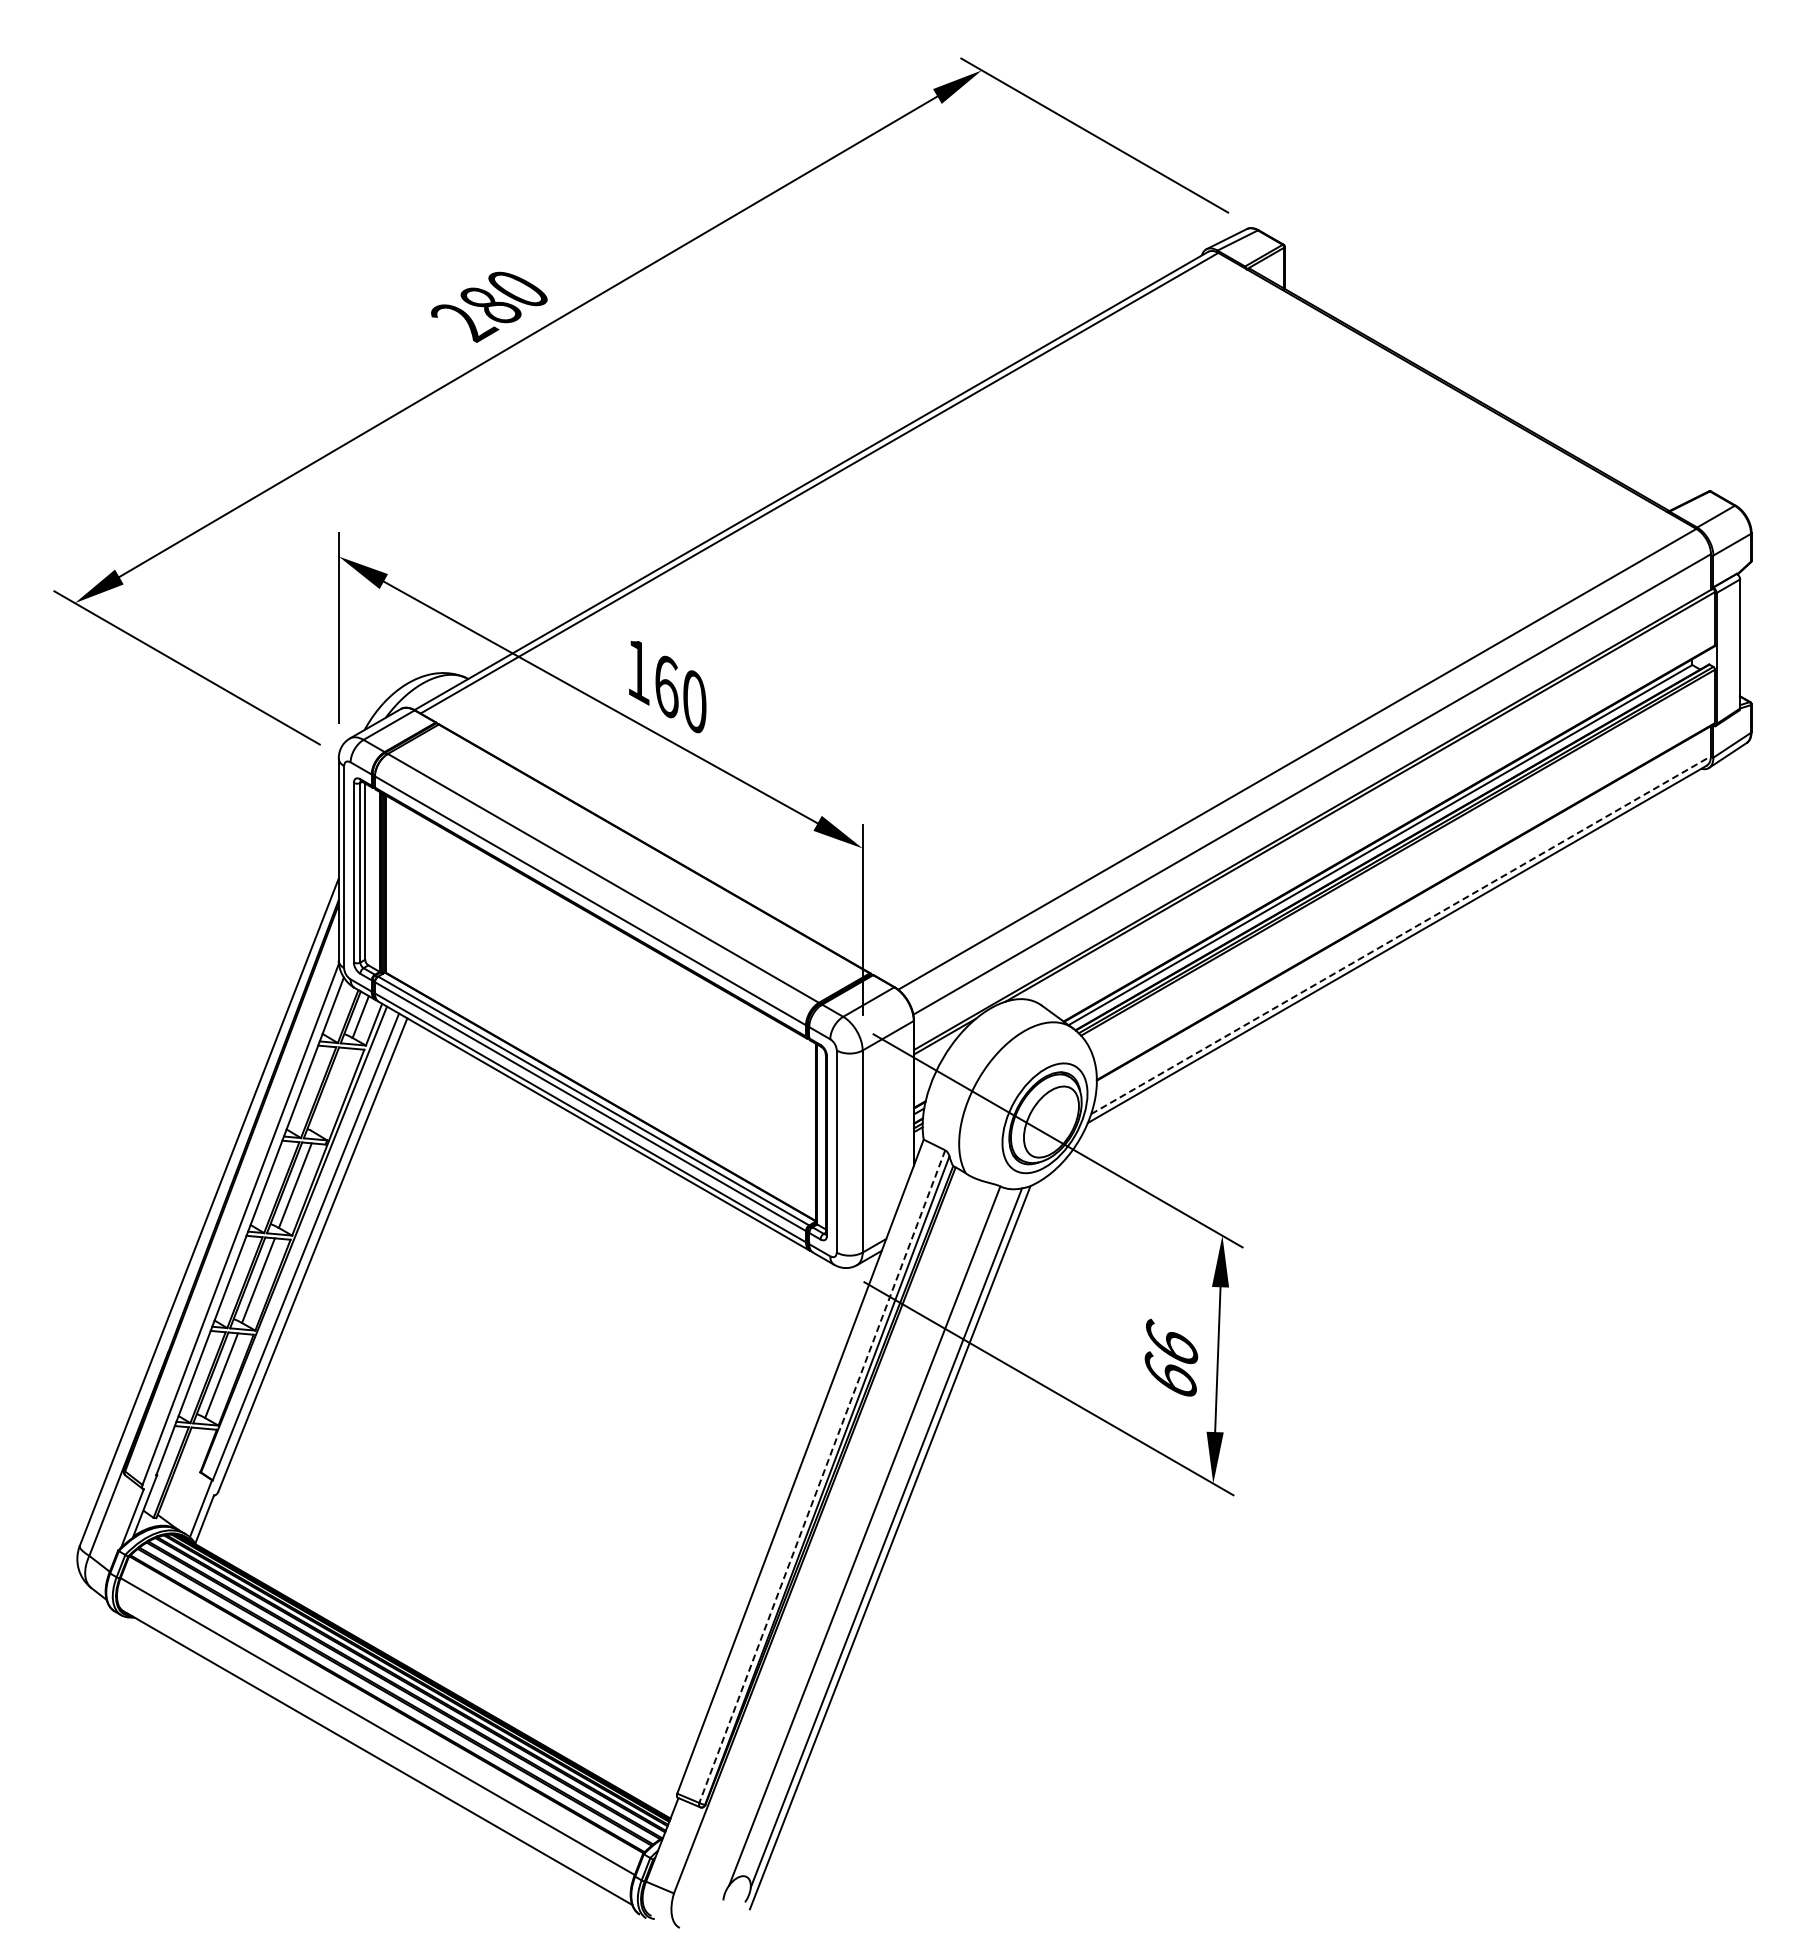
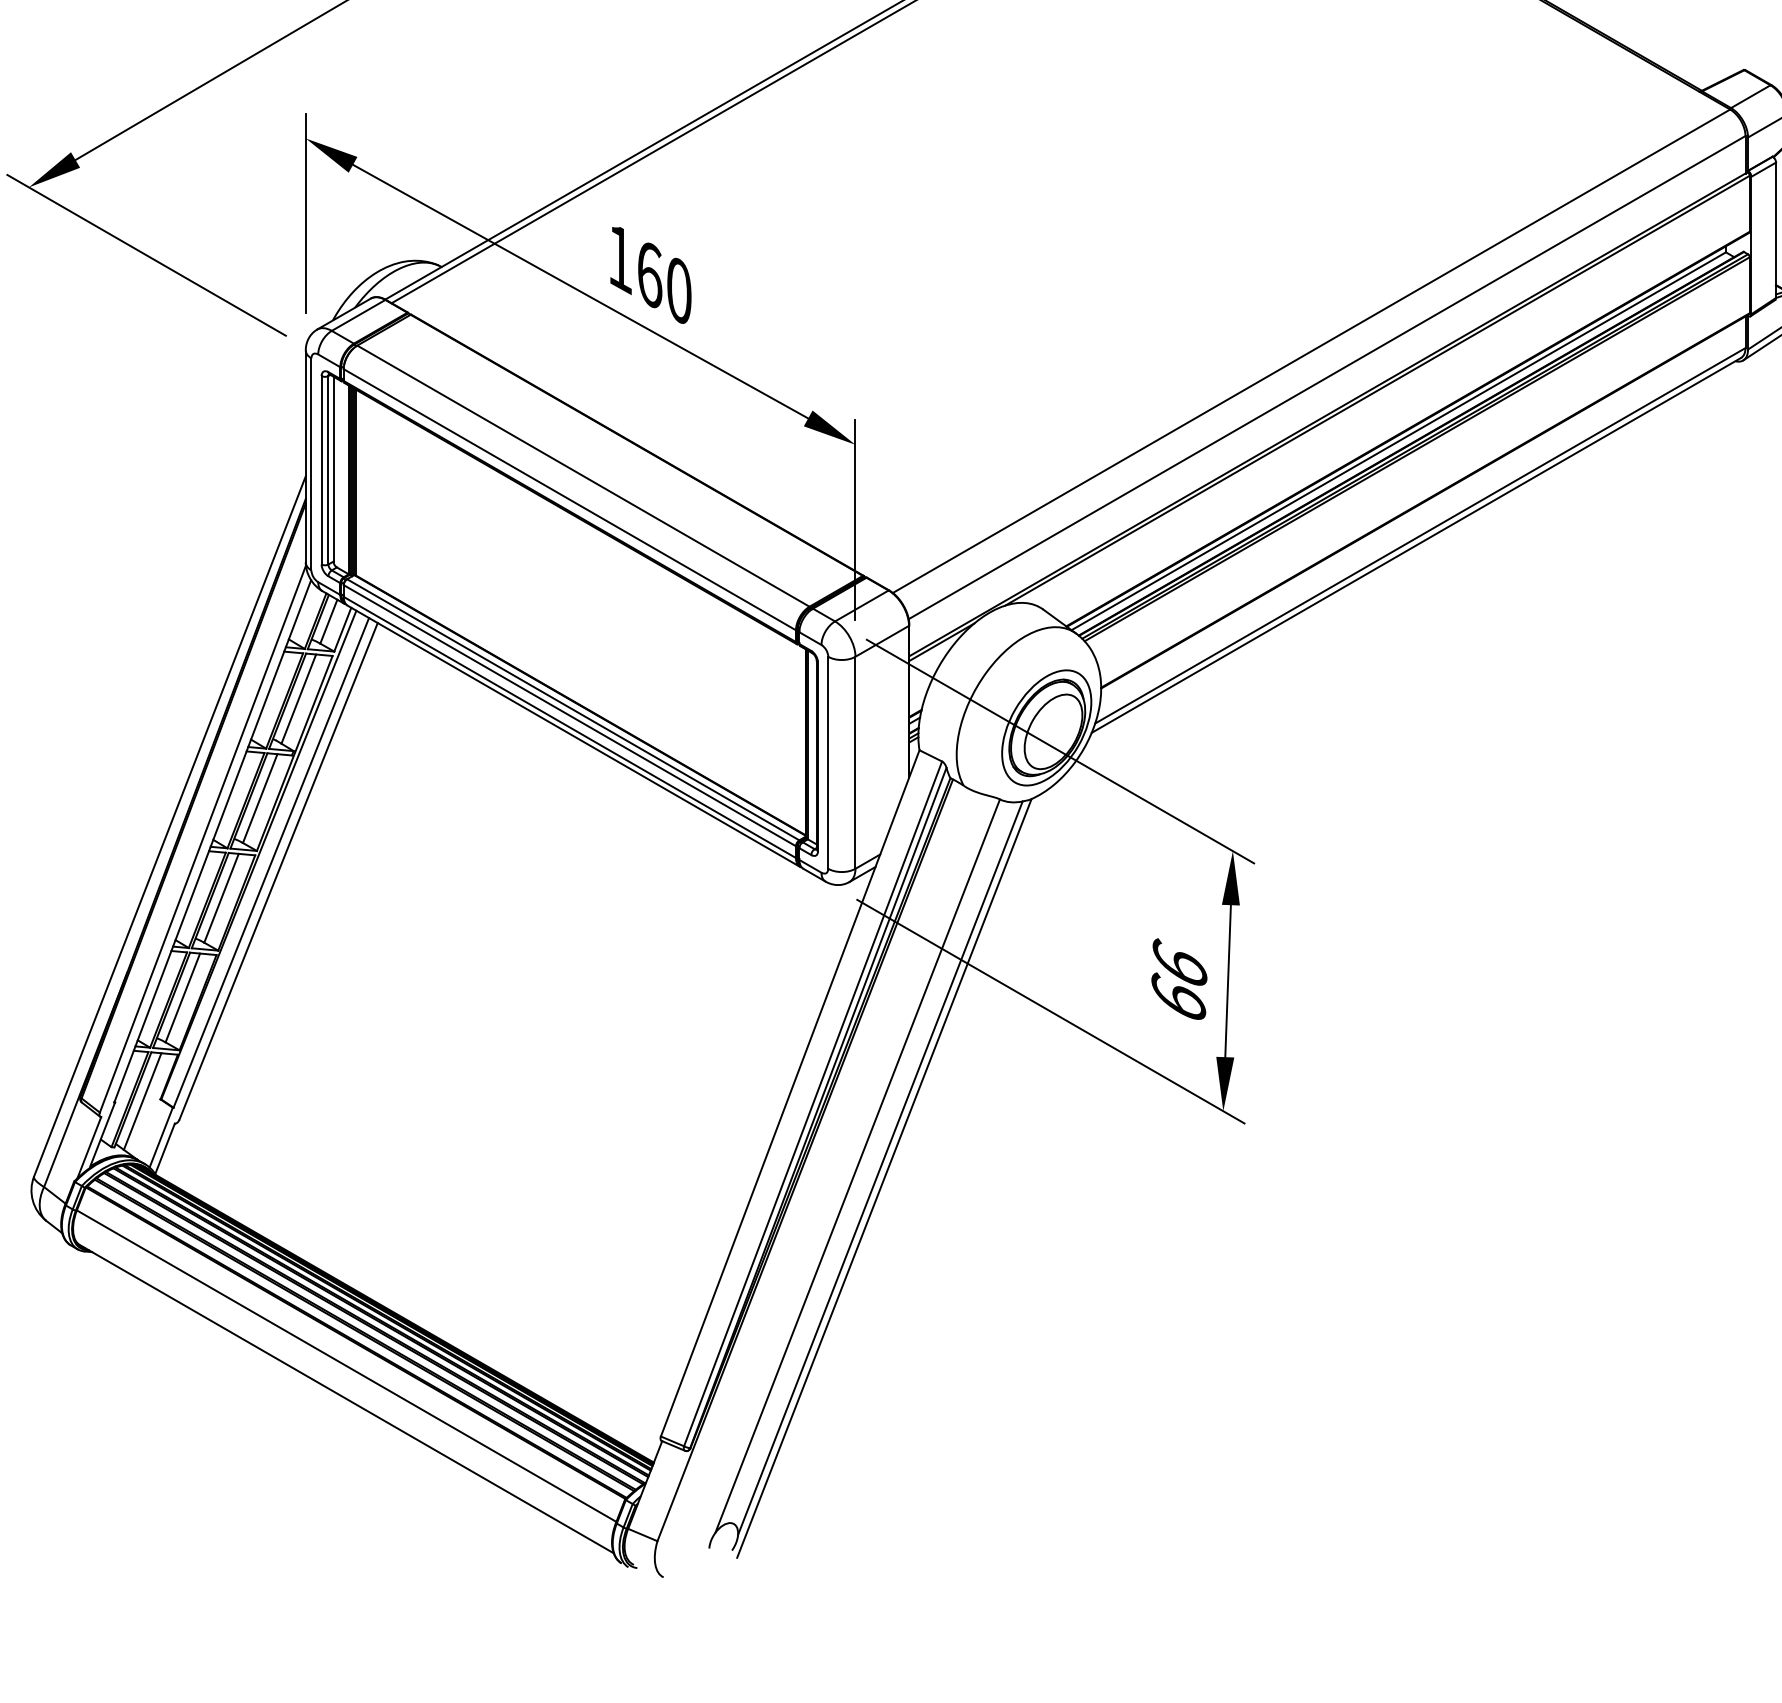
line: (1401, 935) -> (1420, 536), dashed -> solid
line: (331, 1090) -> (298, 698), added
line: (183, 1474) -> (142, 1101), added
line: (822, 1476) -> (813, 1103), dashed -> solid

